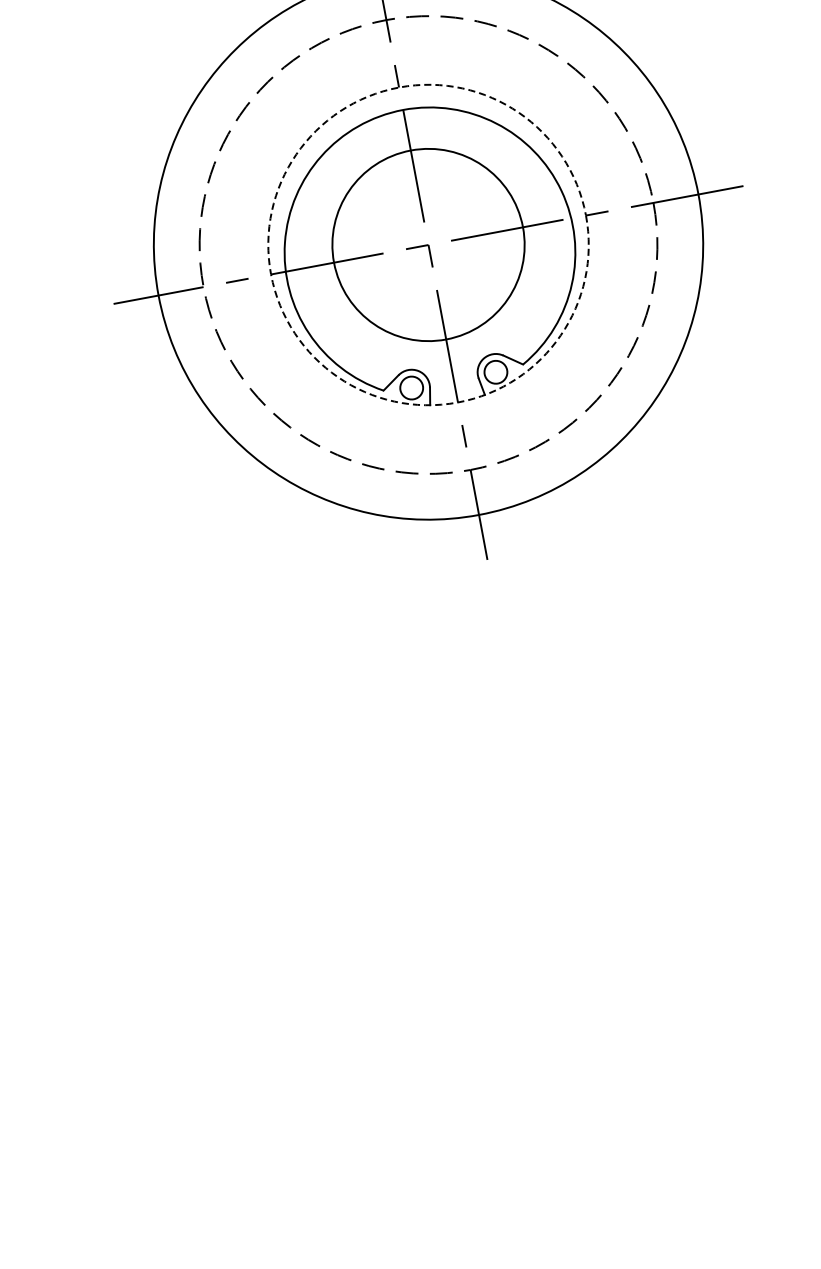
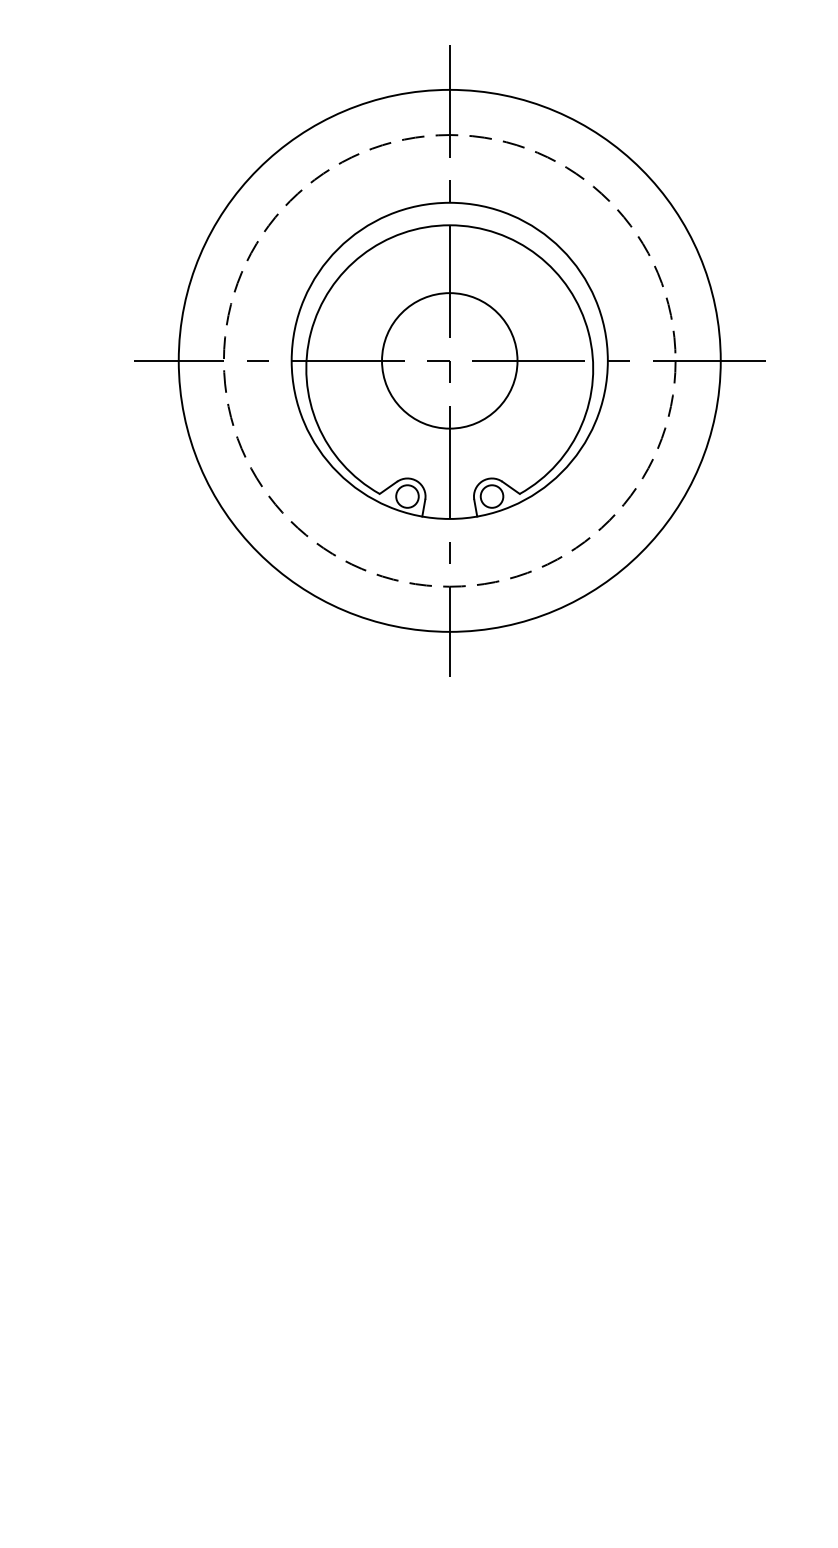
circle: (428, 244) -> (449, 360), dashed -> solid
circle: (428, 244) -> (449, 360), size x0.71

